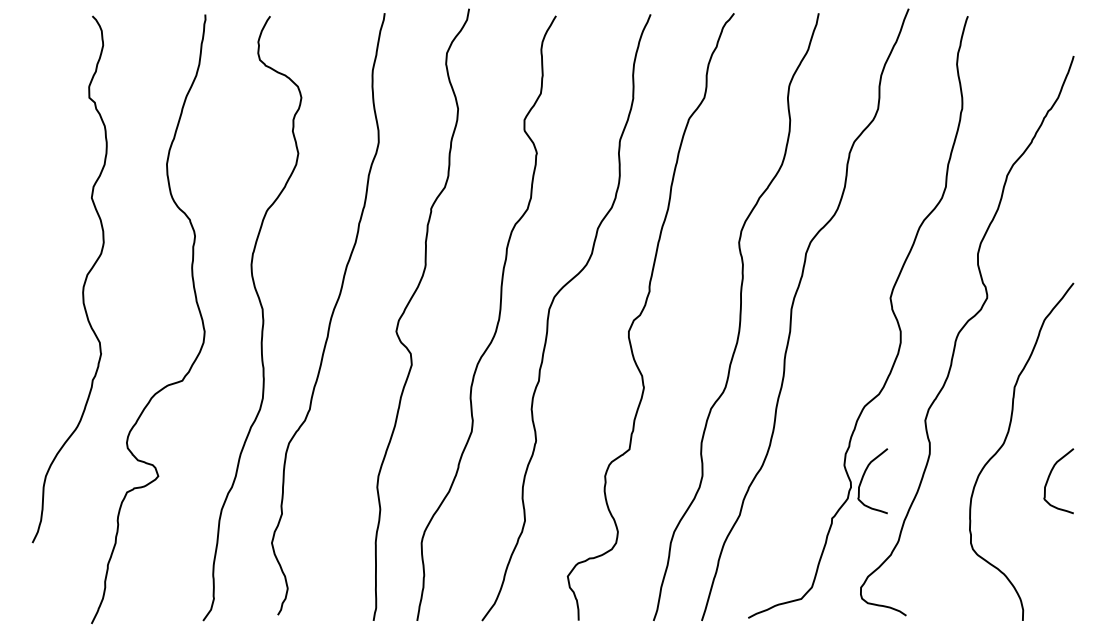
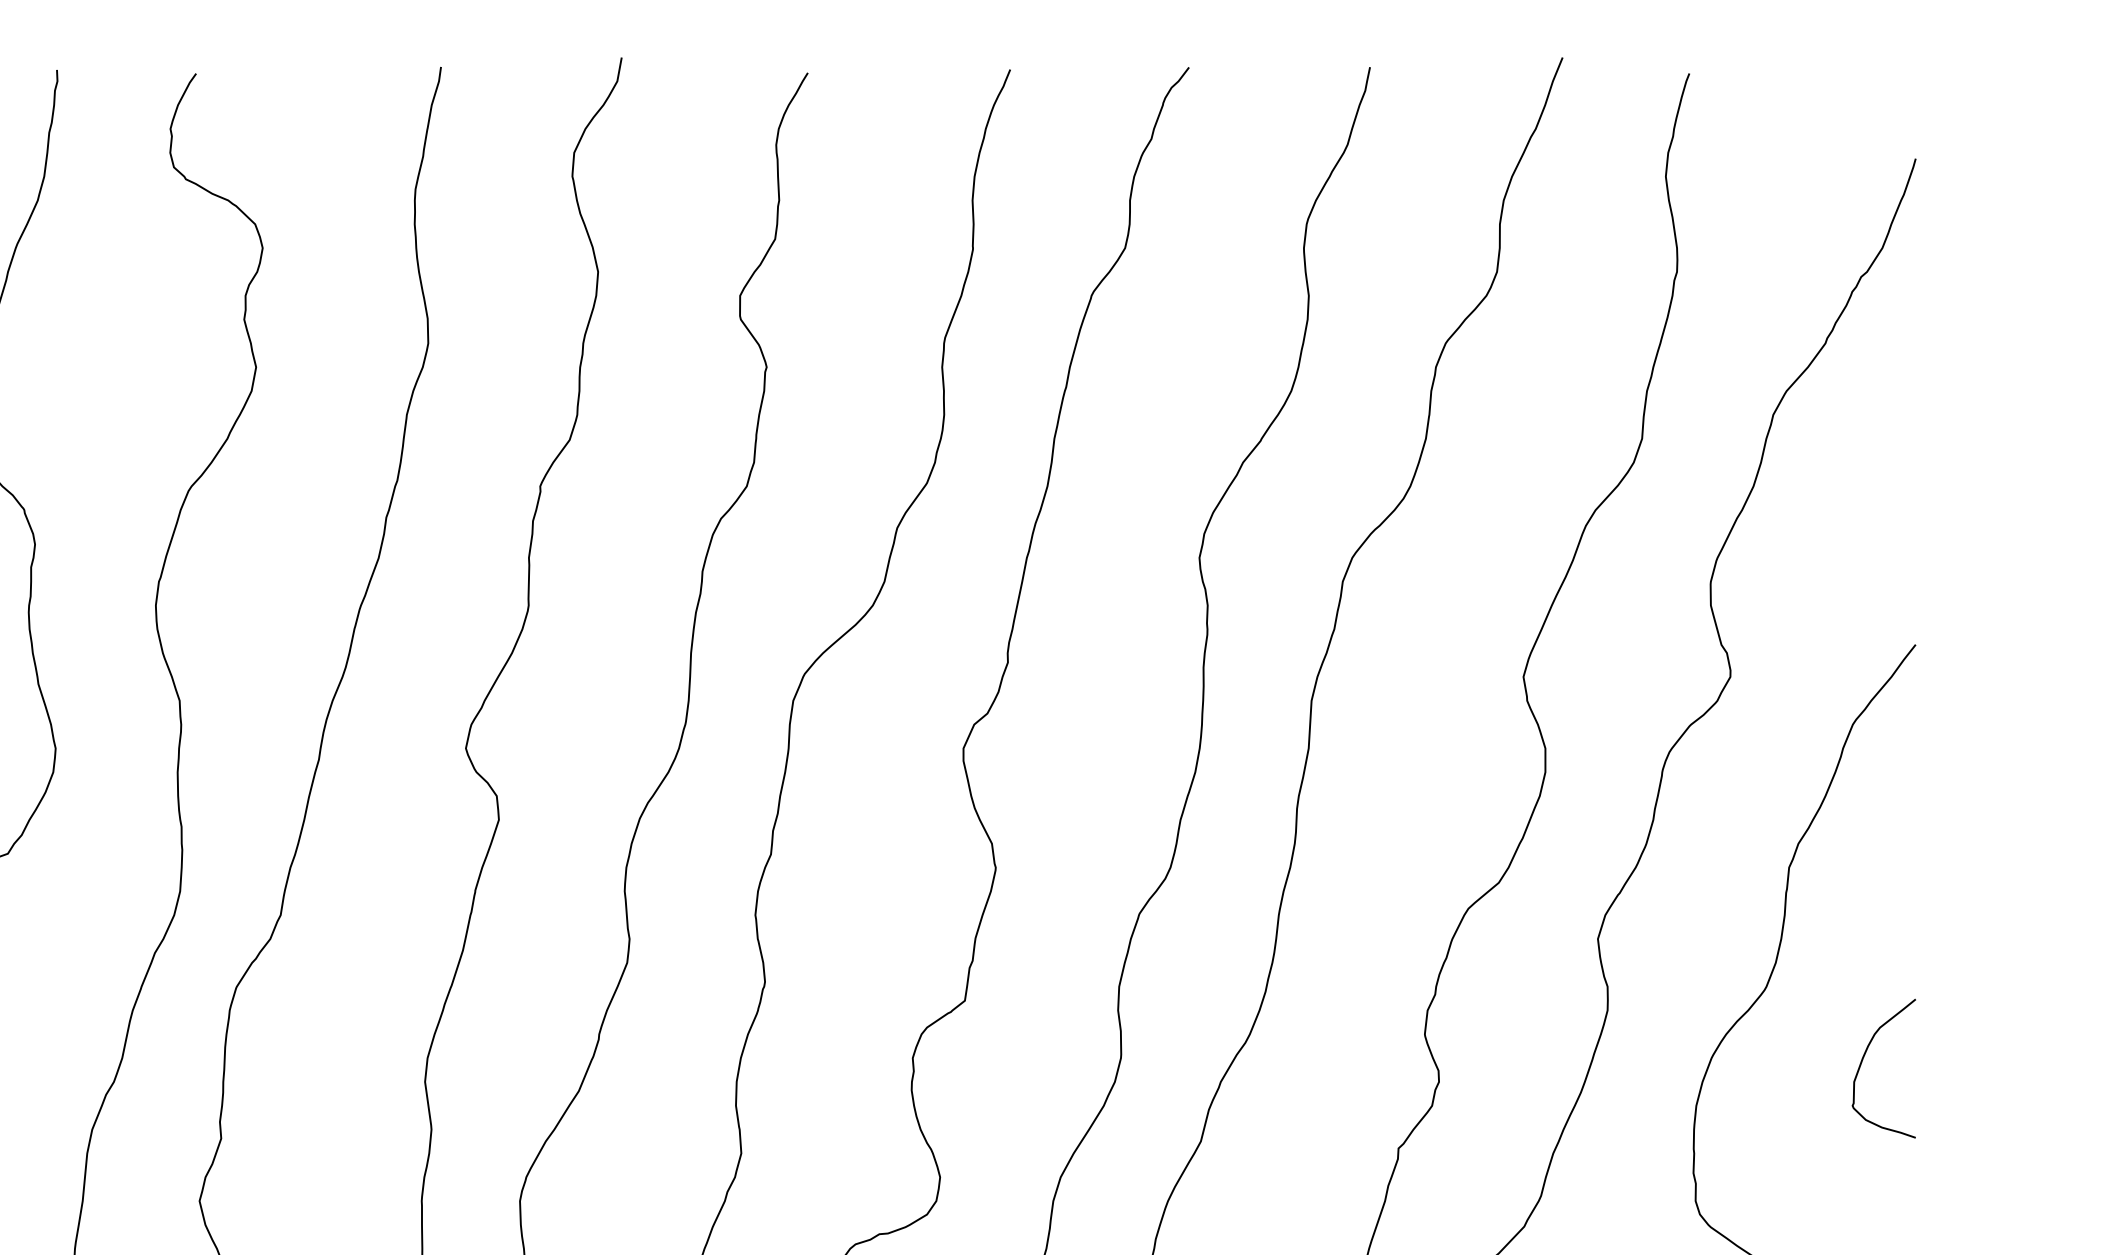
curve: (863, 478) -> (1465, 1062), removed

